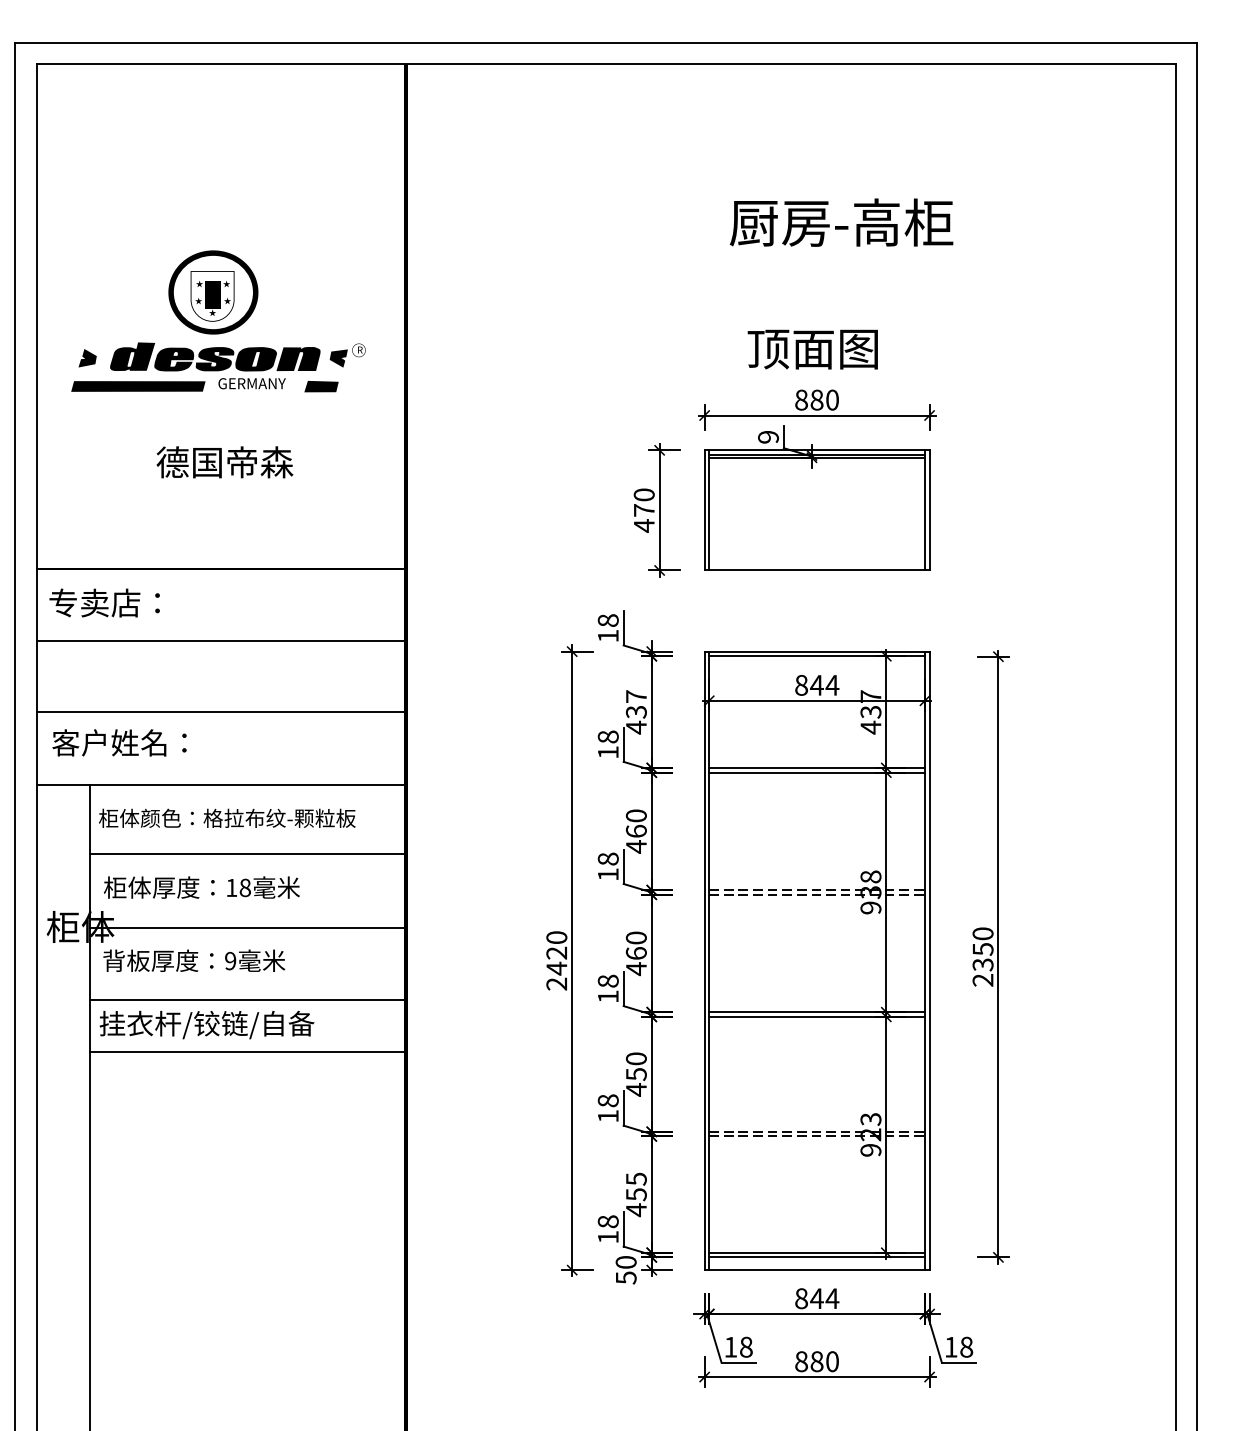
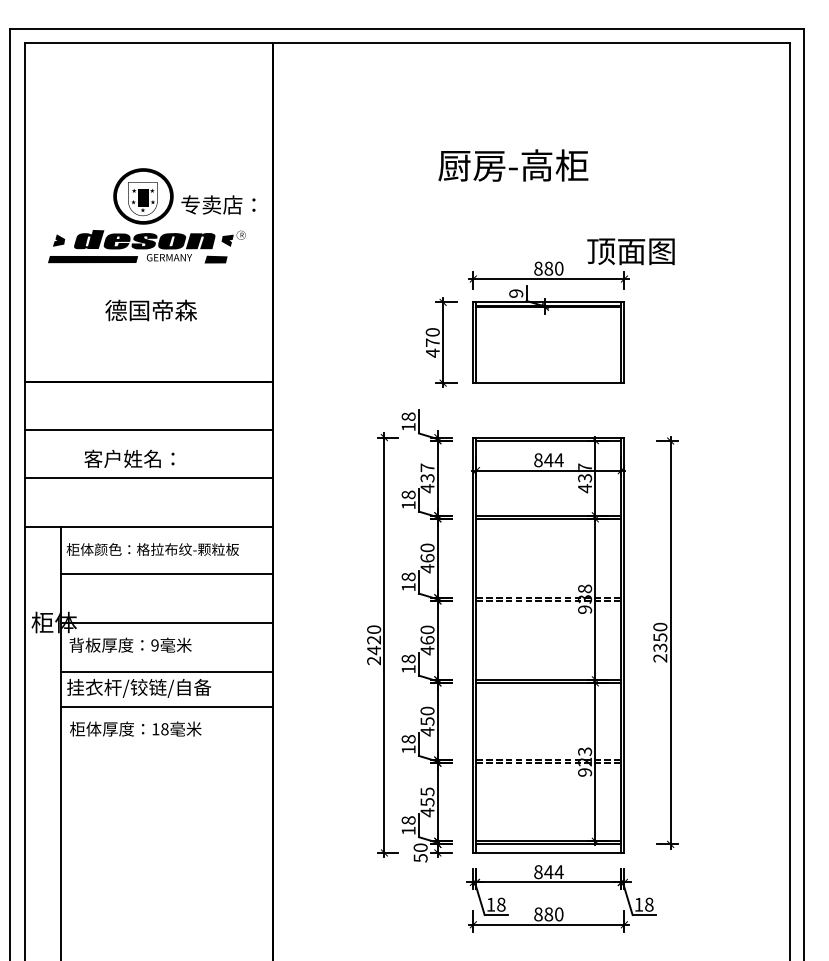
text: (841, 222) -> (513, 165), moved
text: (812, 349) -> (630, 251), moved
text: (104, 602) -> (218, 204), moved
text: (119, 742) -> (129, 458), moved
text: (201, 886) -> (135, 728), moved

